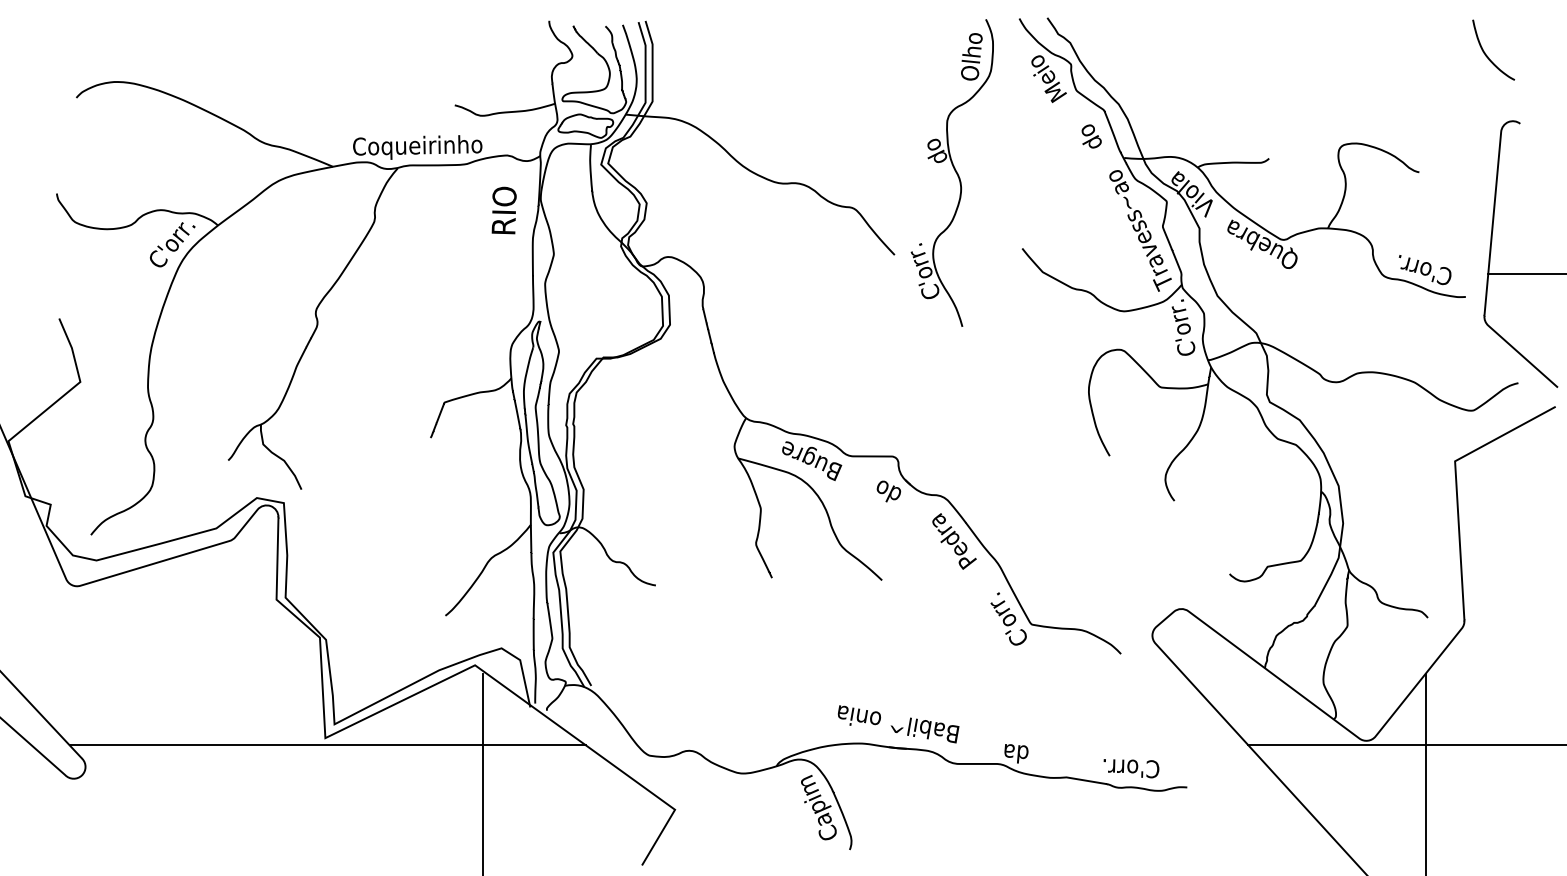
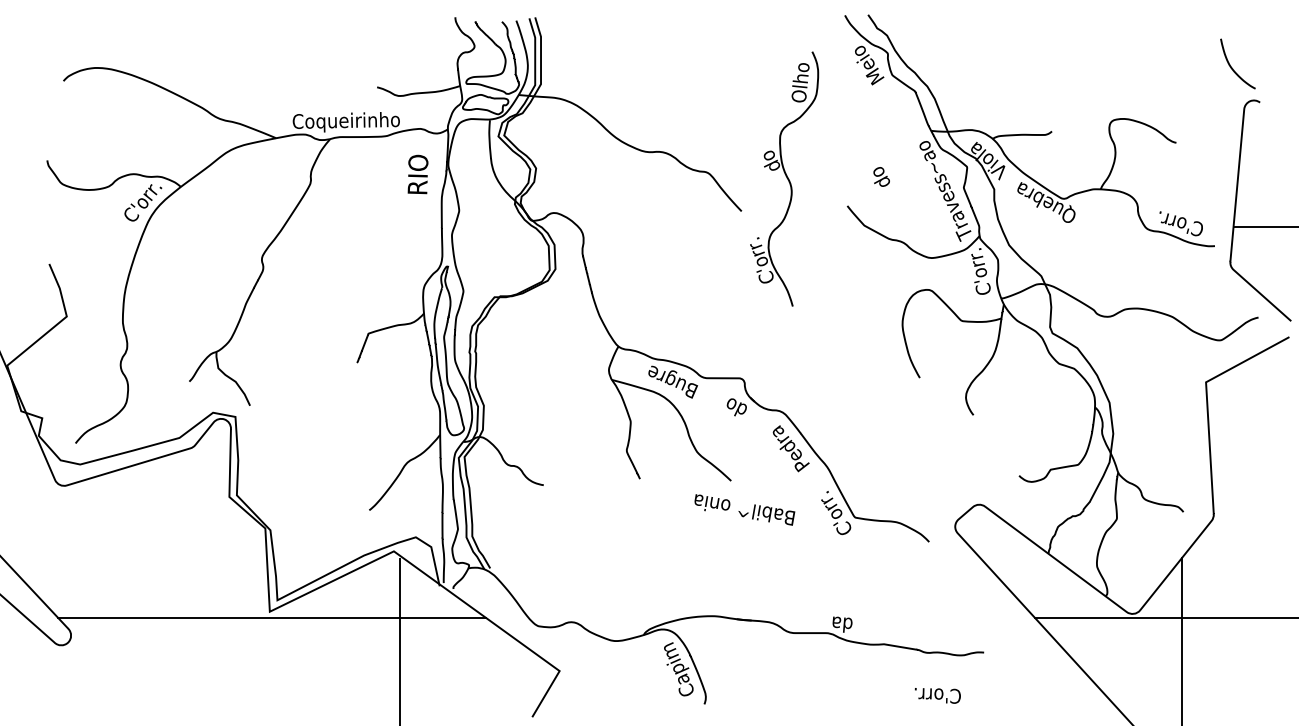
curve: (1487, 55) -> (1232, 68), moved
text: (1091, 136) -> (881, 176), moved
part: (951, 172) -> (783, 178), moved
text: (898, 724) -> (744, 510), moved
text: (1131, 768) -> (937, 695), moved

